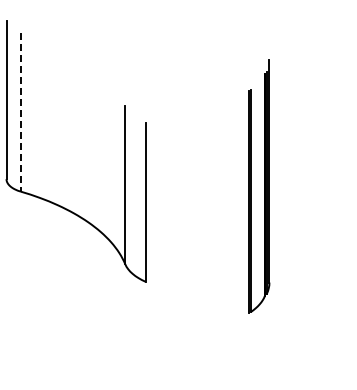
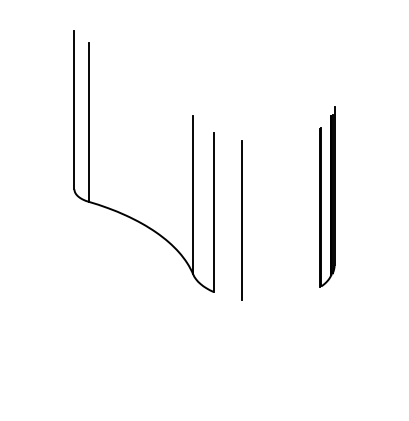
line: (20, 112) -> (88, 122), dashed -> solid
part: (259, 186) -> (327, 196), size x0.71
line: (173, 210) -> (241, 220), added

